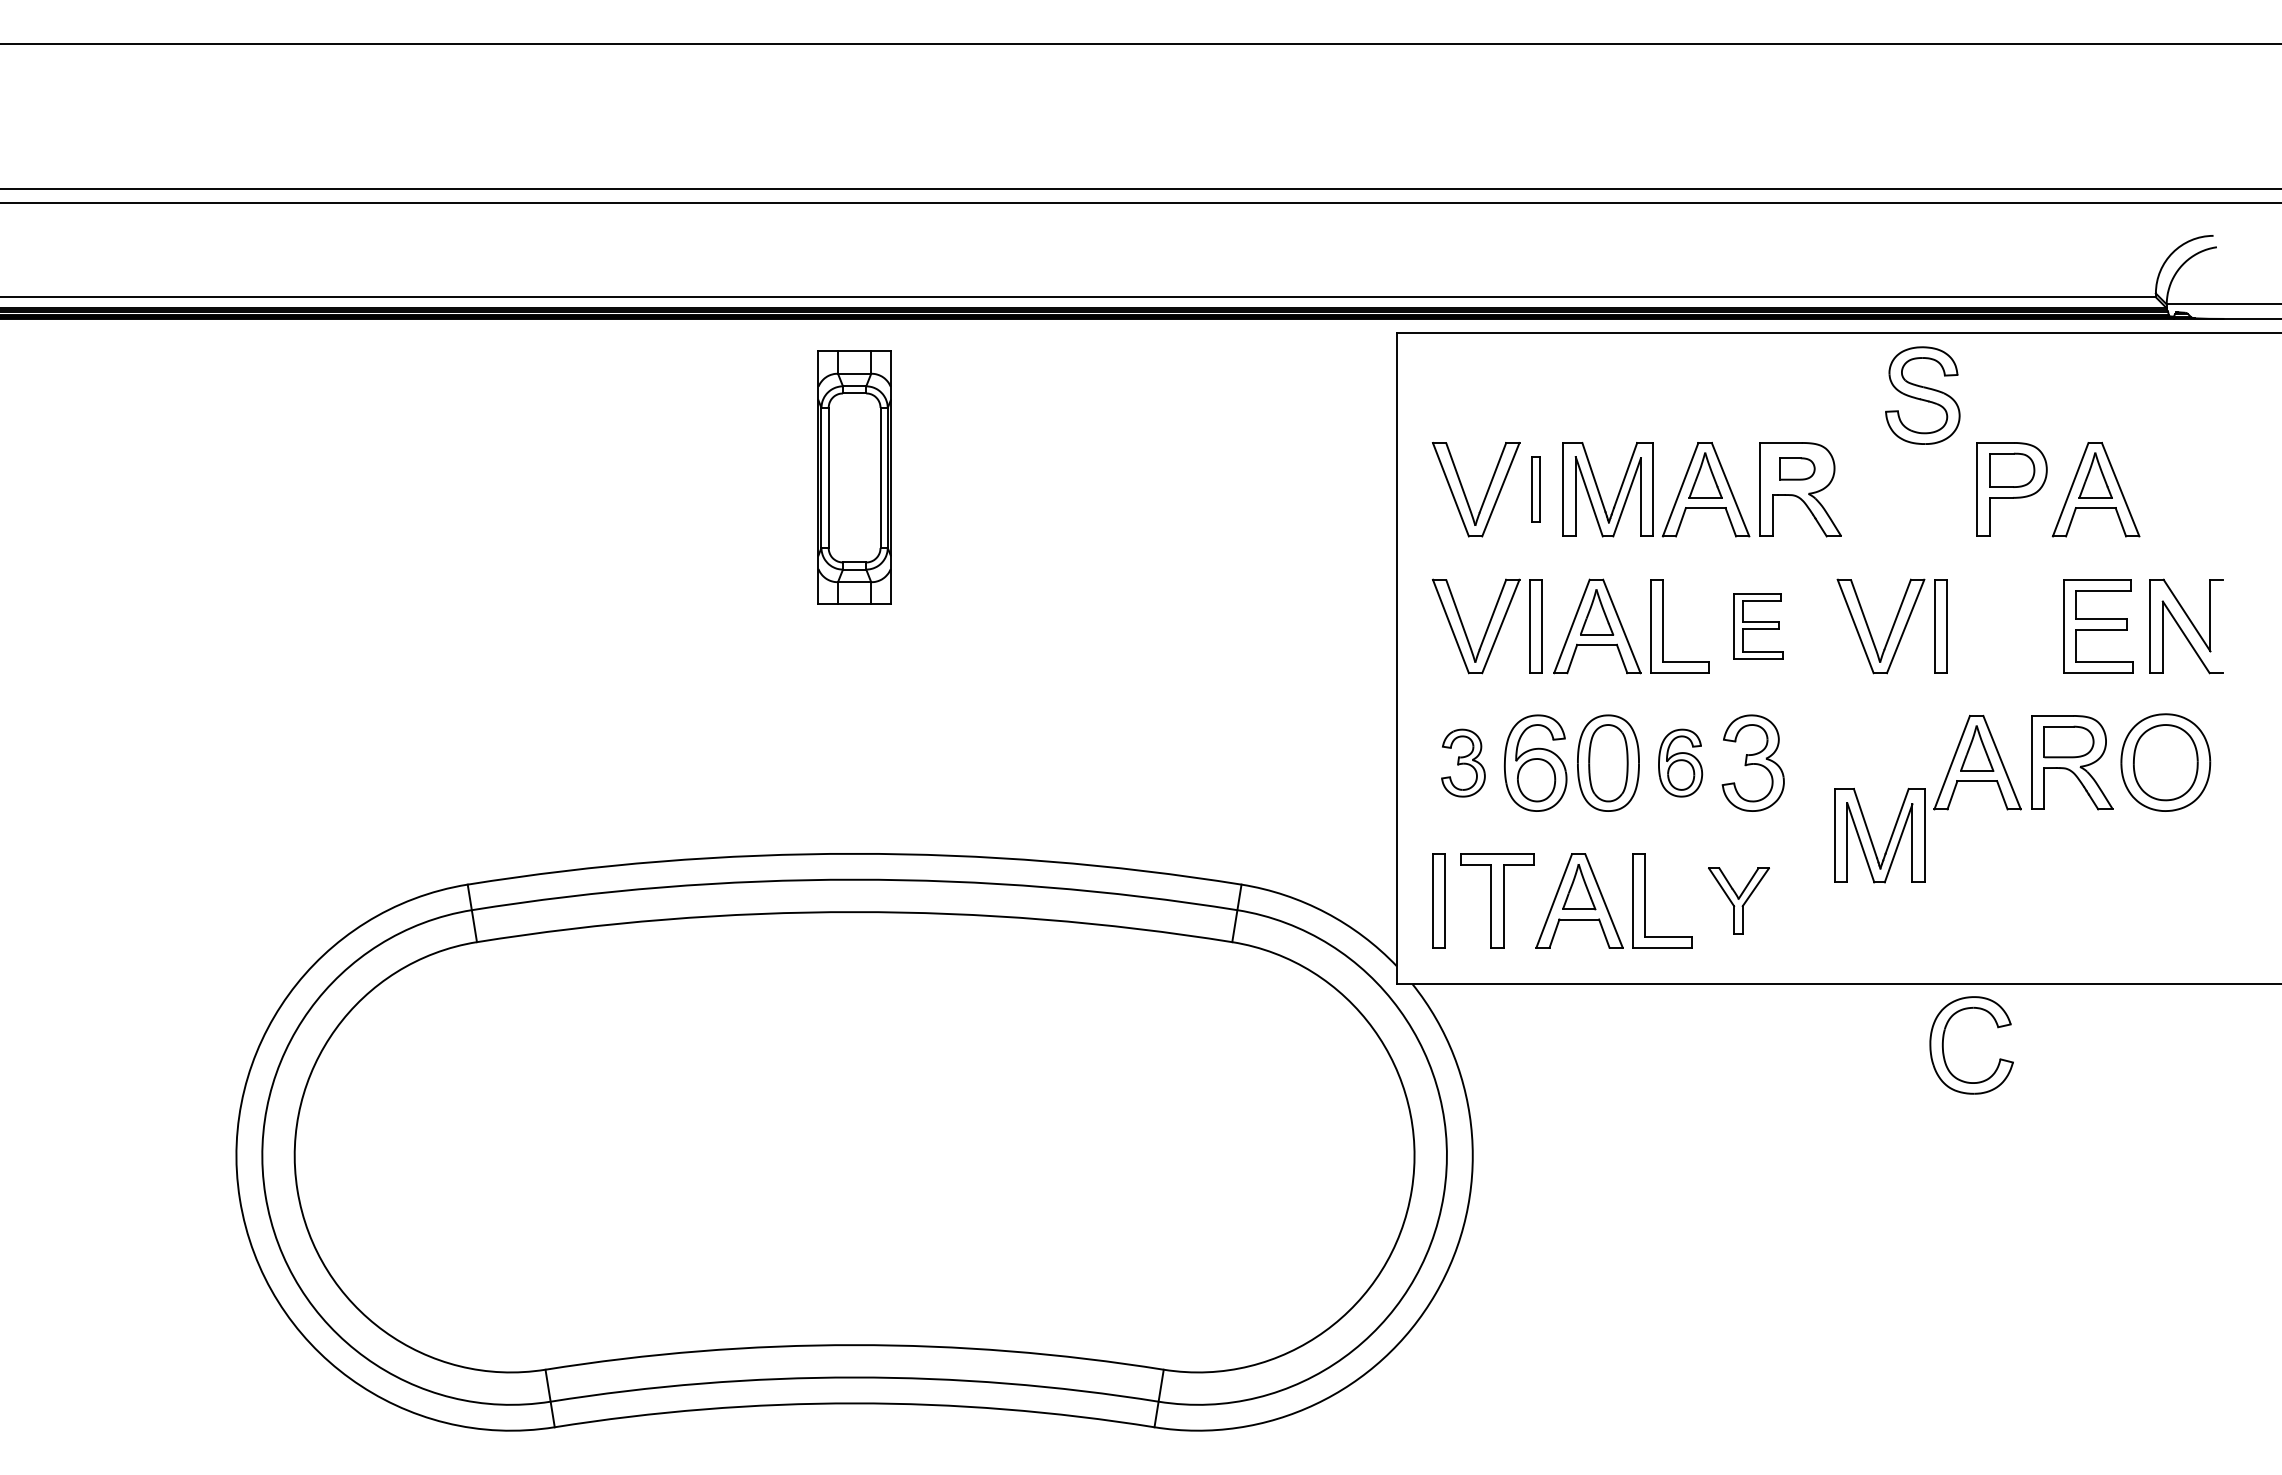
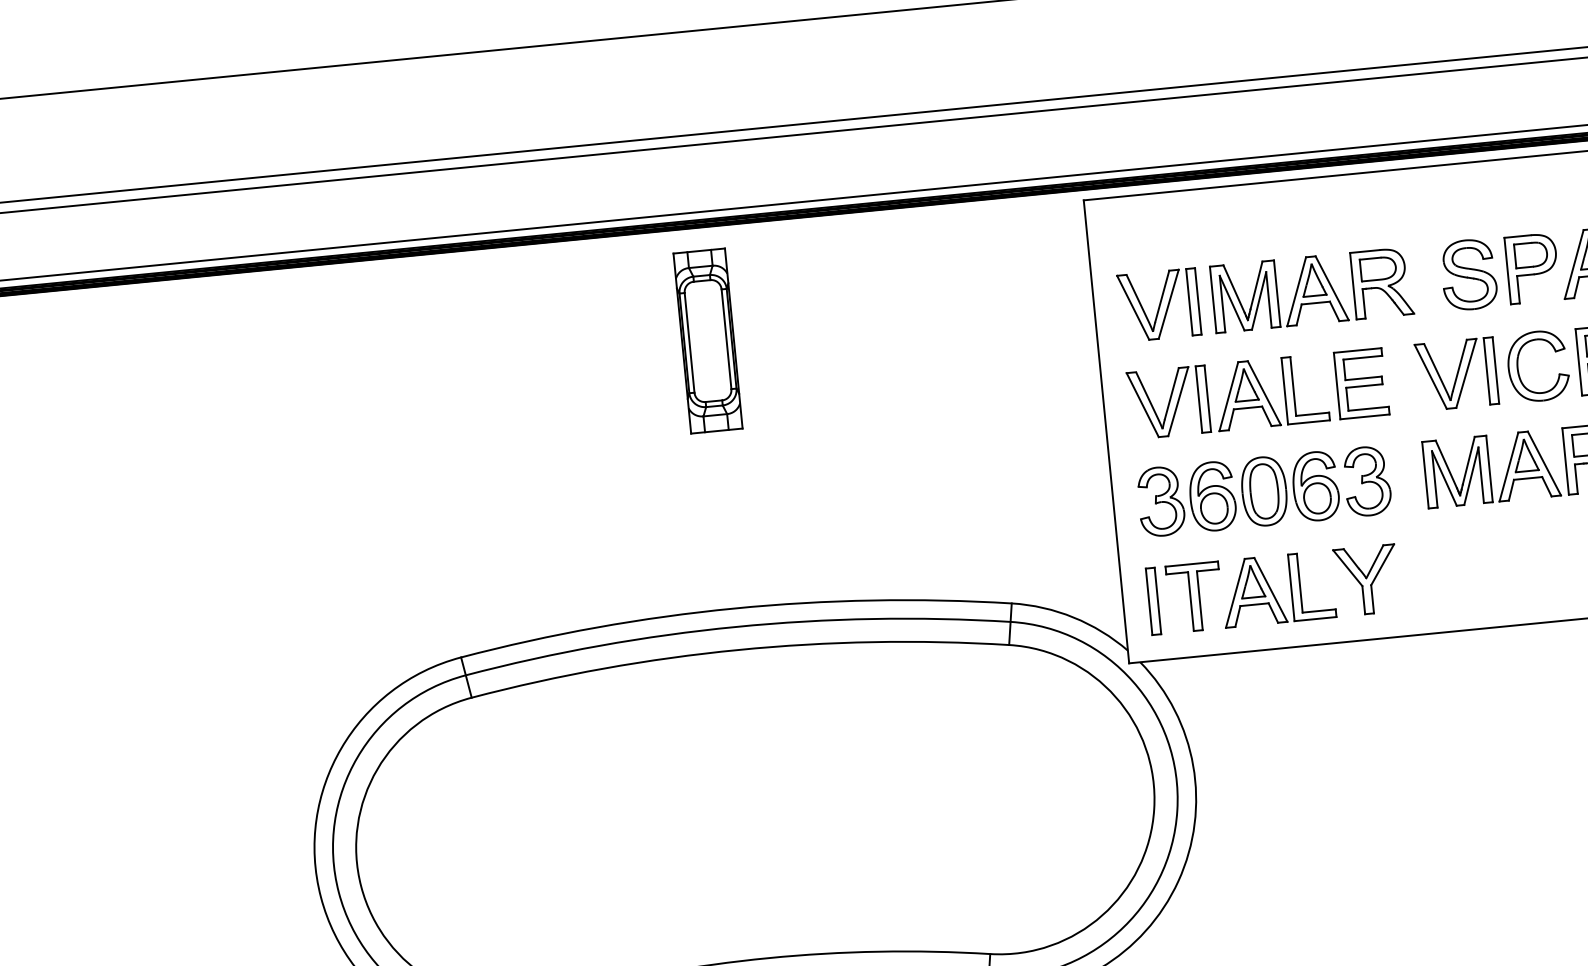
part: (1922, 395) -> (1468, 274), moved
part: (1797, 468) -> (1378, 268), size x1.43
part: (1535, 489) -> (1193, 301), size x1.43
part: (1758, 626) -> (1361, 383), size x1.43
part: (1463, 762) -> (1161, 501), size x1.43
part: (1680, 762) -> (1315, 485), size x1.43
part: (1871, 837) -> (1451, 474), moved
part: (1738, 900) -> (1366, 580), size x1.43
part: (1944, 1038) -> (1518, 363), moved

